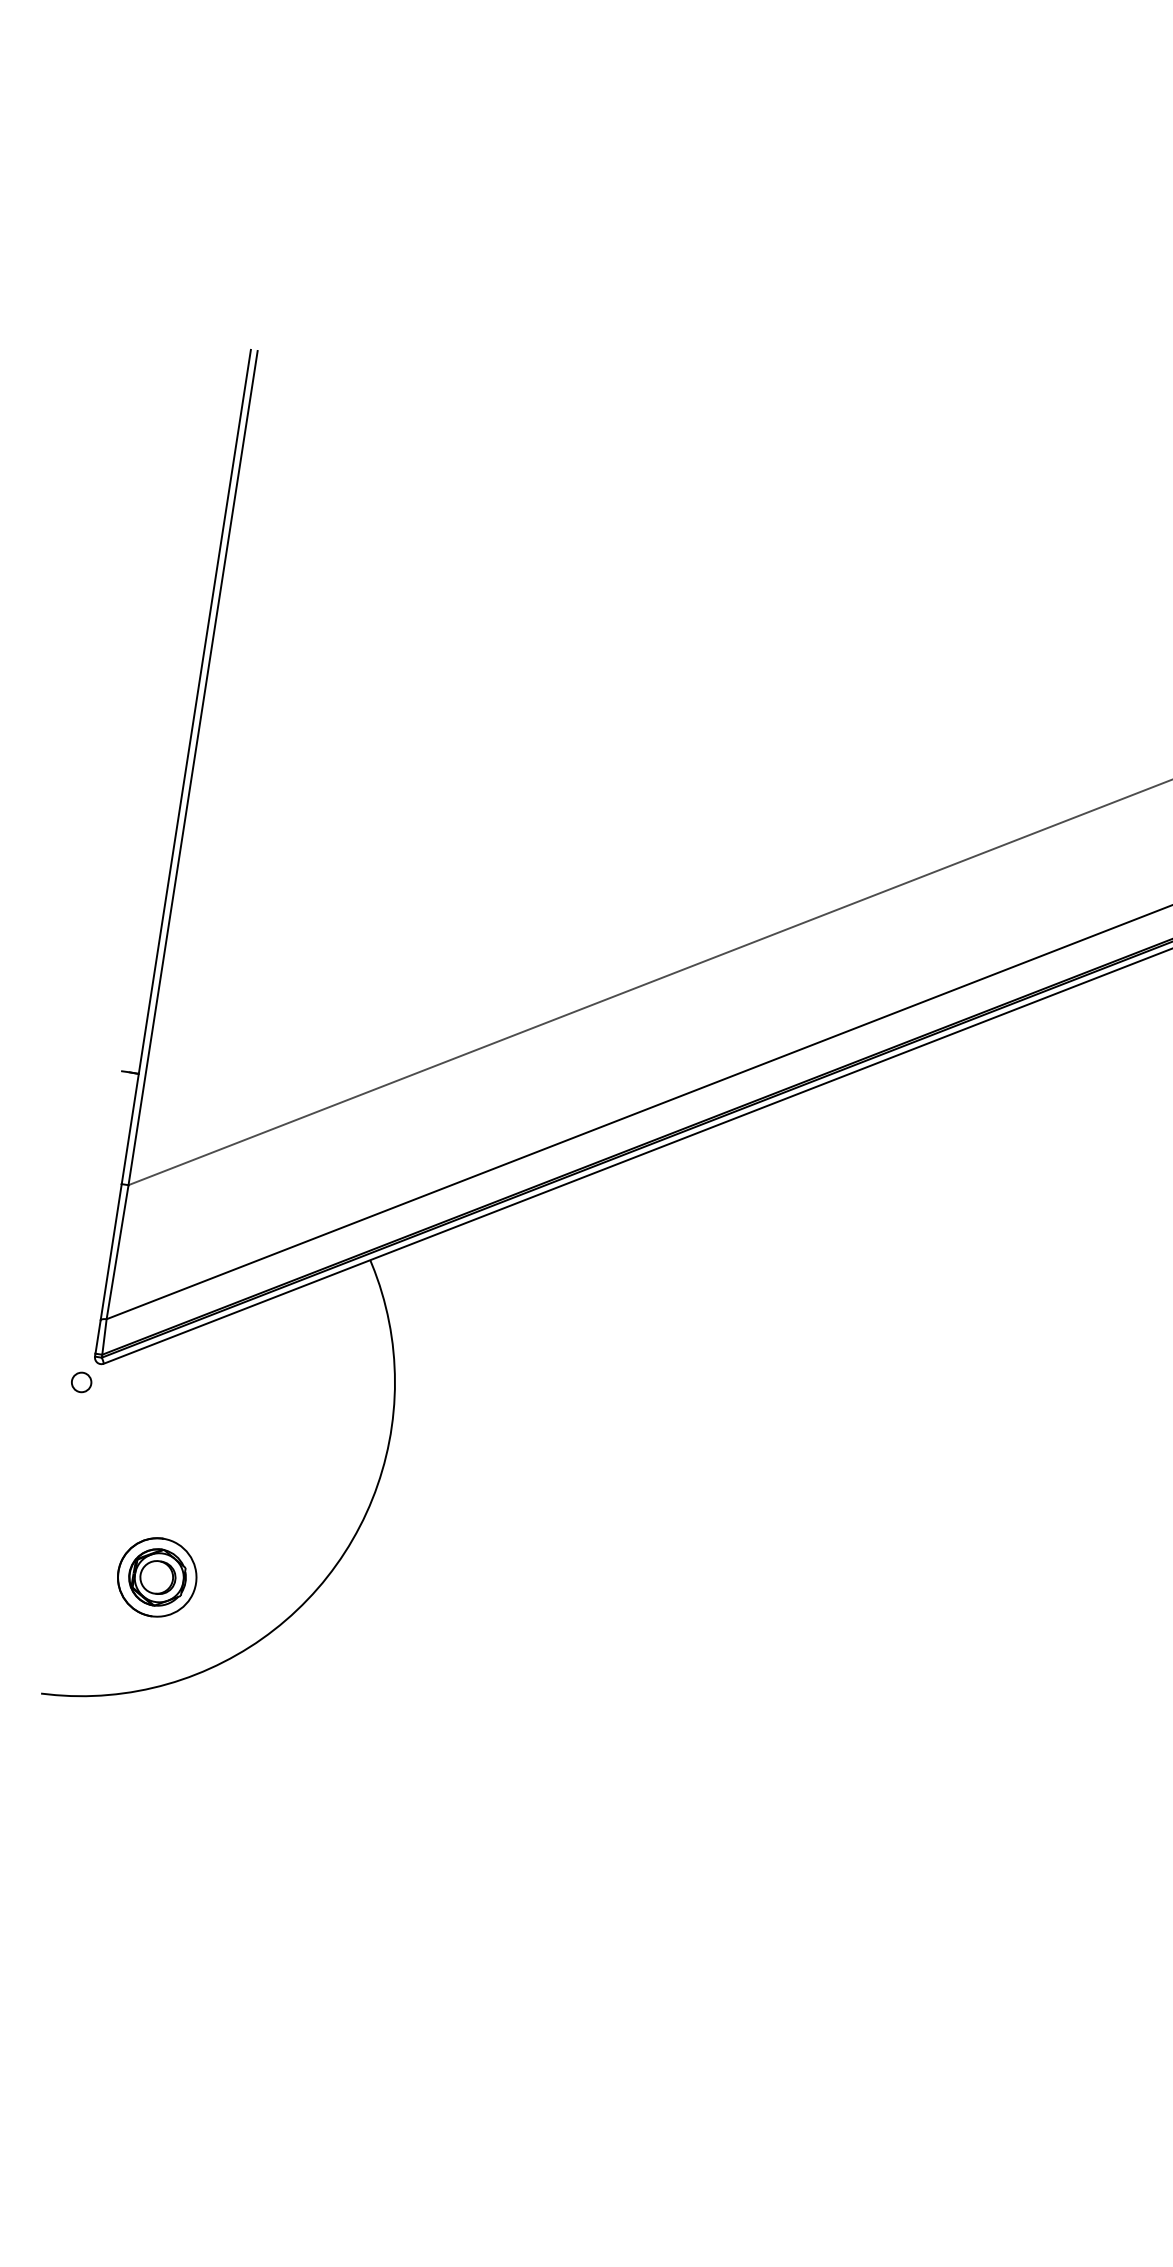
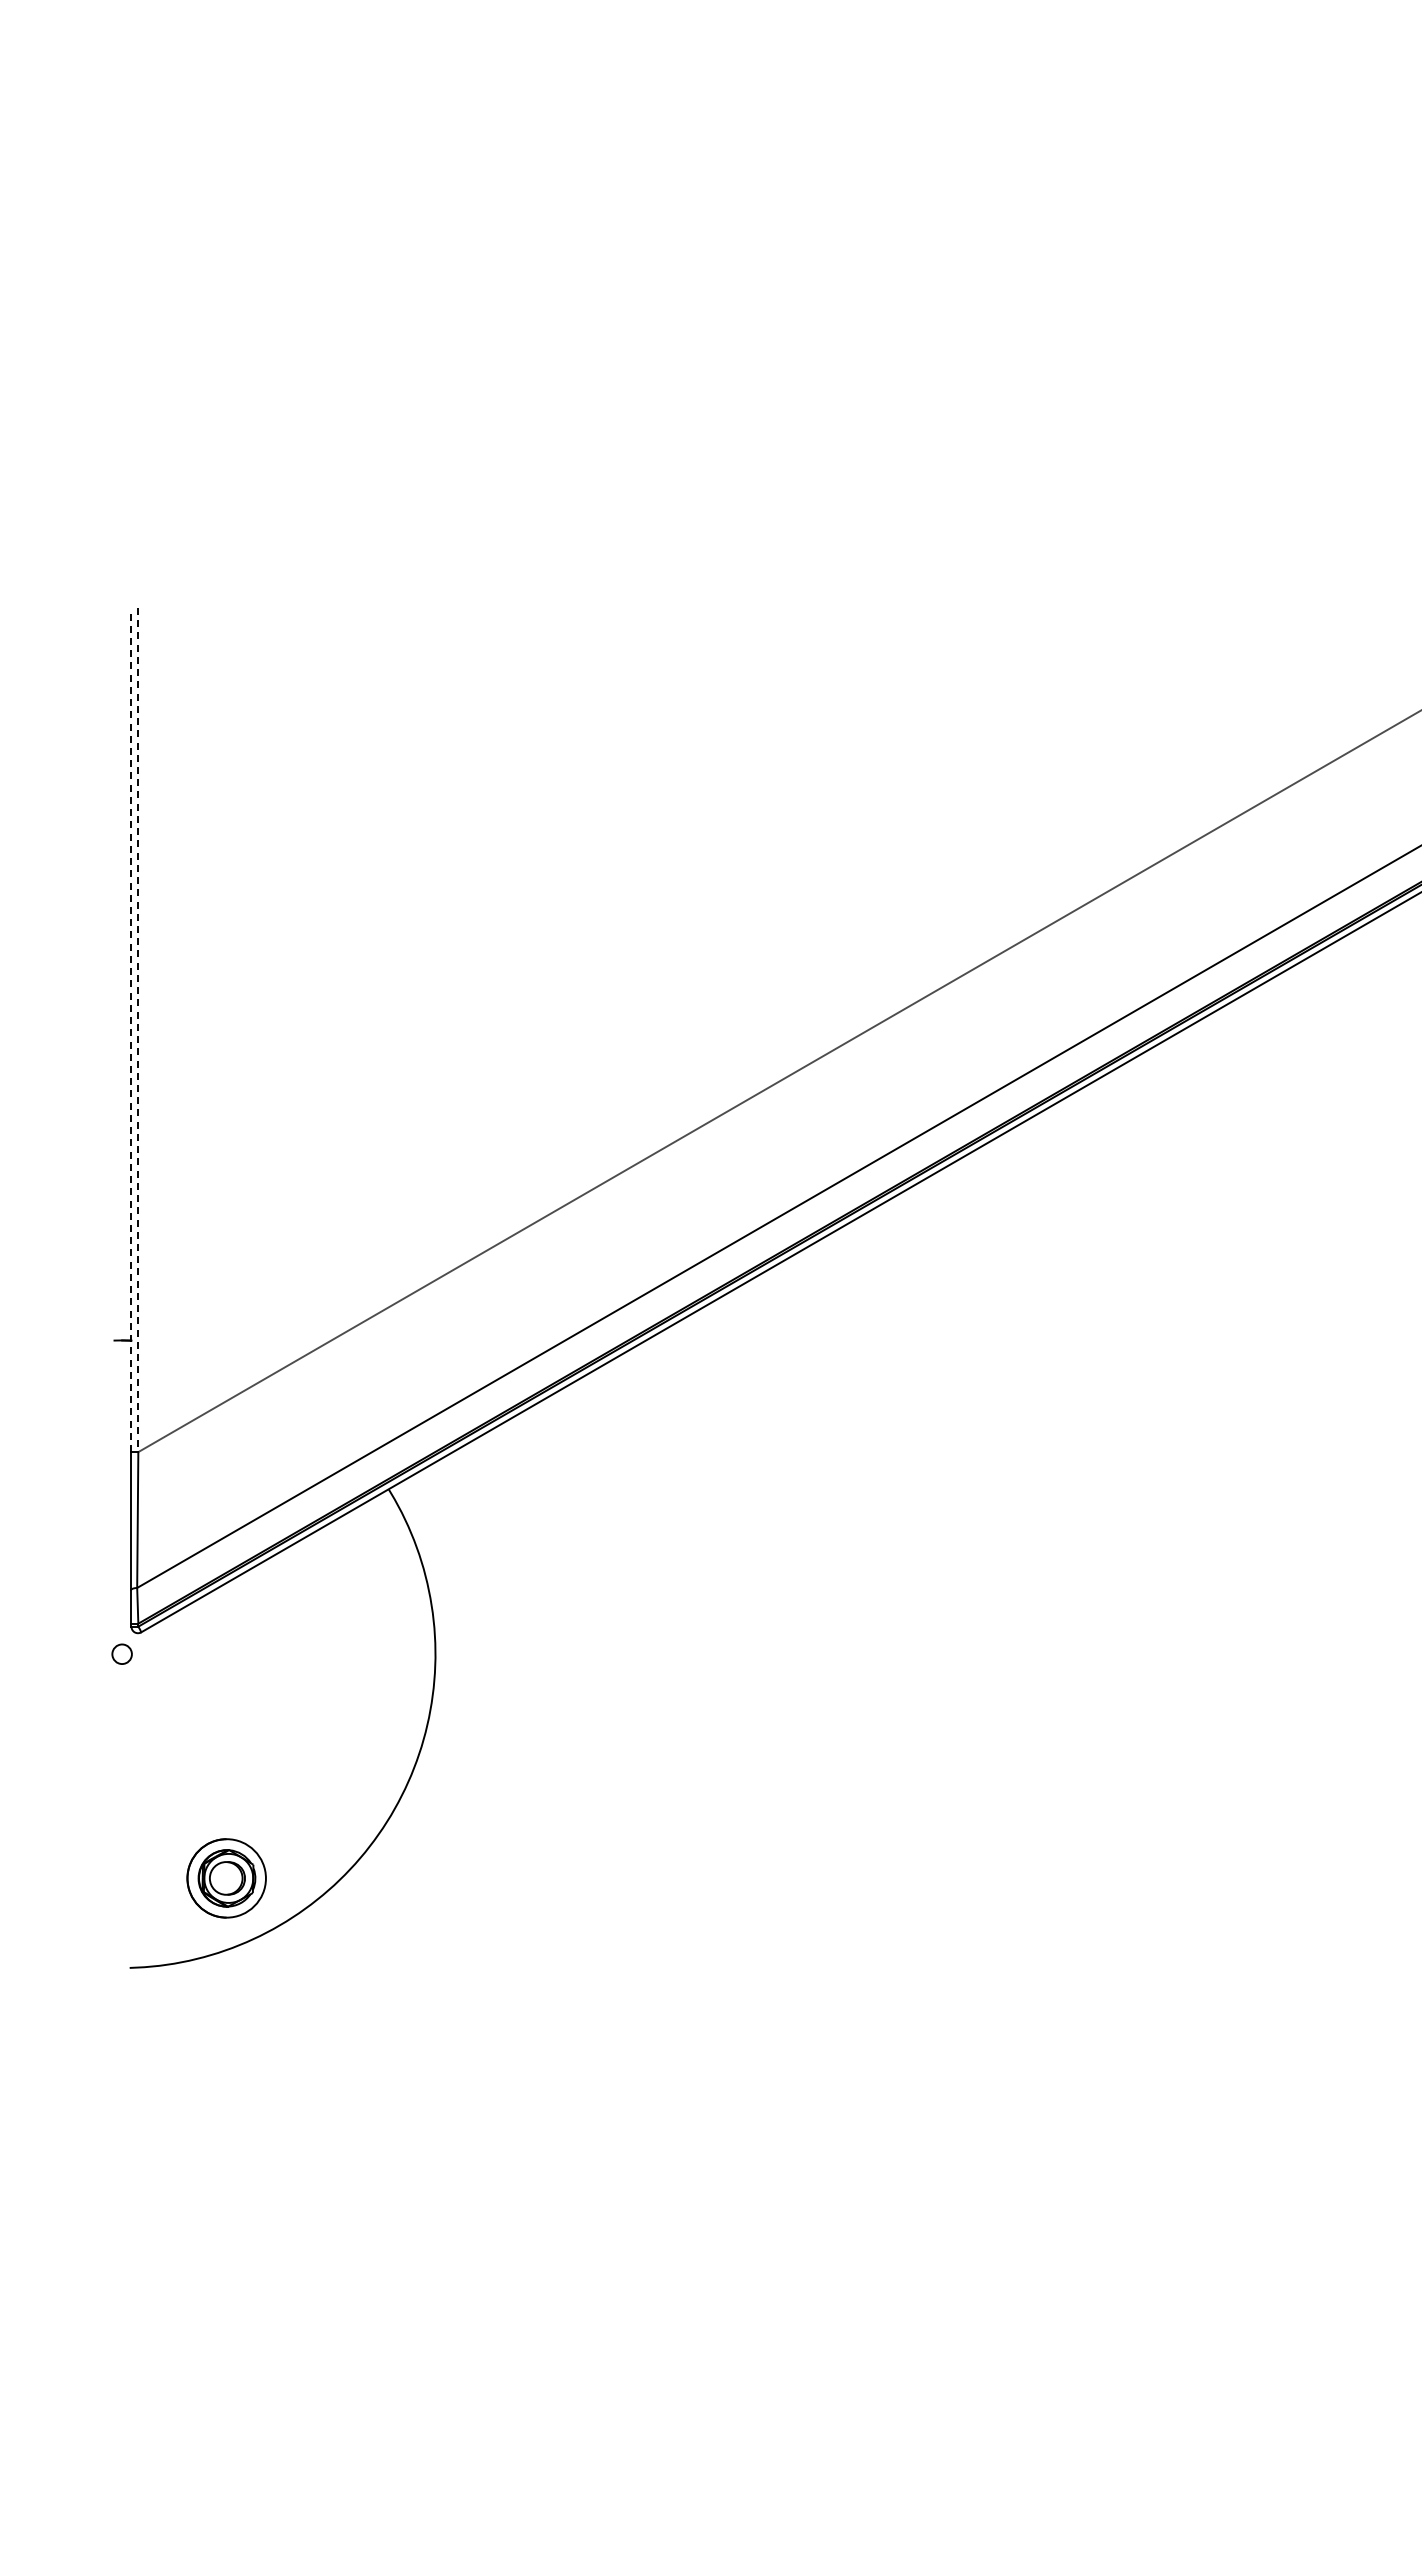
line: (186, 766) -> (131, 1029), solid -> dashed
line: (193, 768) -> (138, 1030), solid -> dashed
part: (157, 1577) -> (226, 1878), moved

